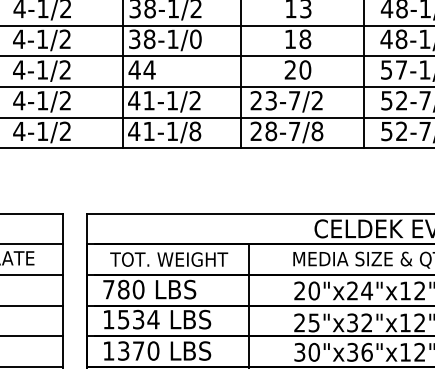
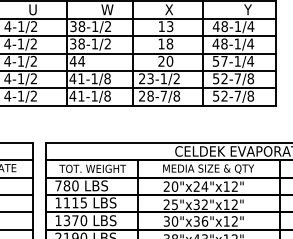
text: (195, 38) -> (107, 43), 38-1/0 -> 38-1/2
text: (195, 100) -> (107, 78), 41-1/2 -> 41-1/8
text: (293, 100) -> (163, 78), 23-7/2 -> 23-1/2
text: (138, 318) -> (75, 202), 1534 -> 1115

